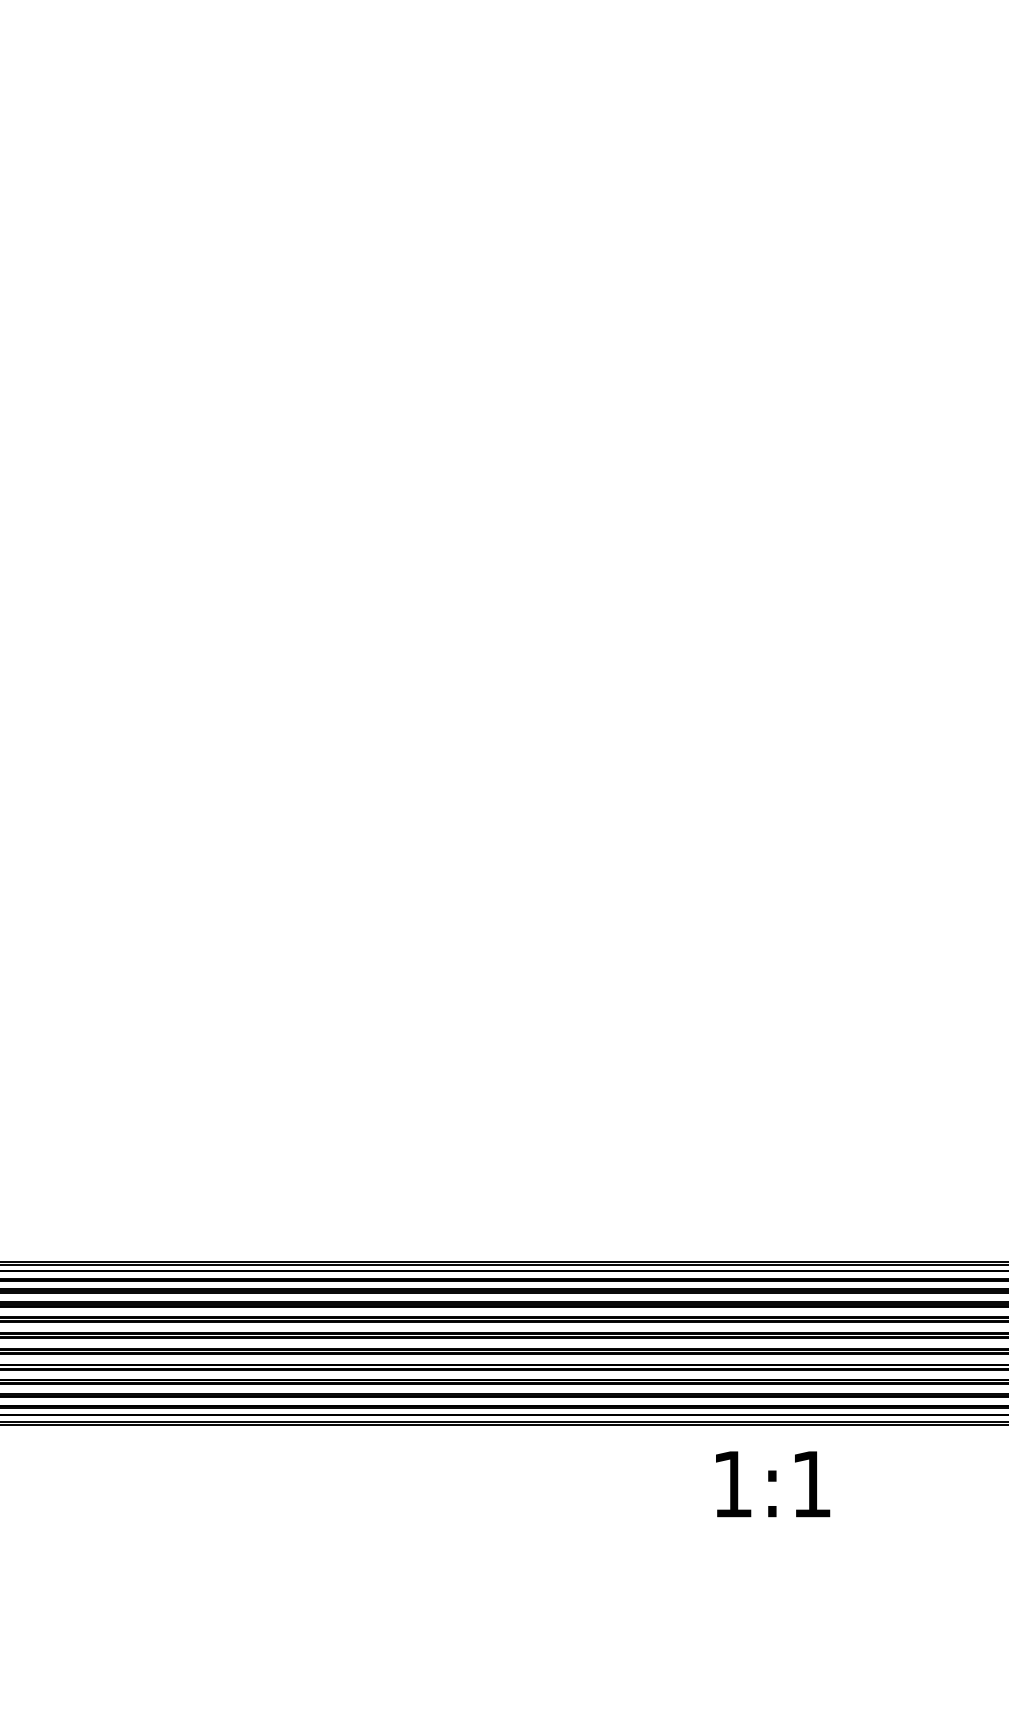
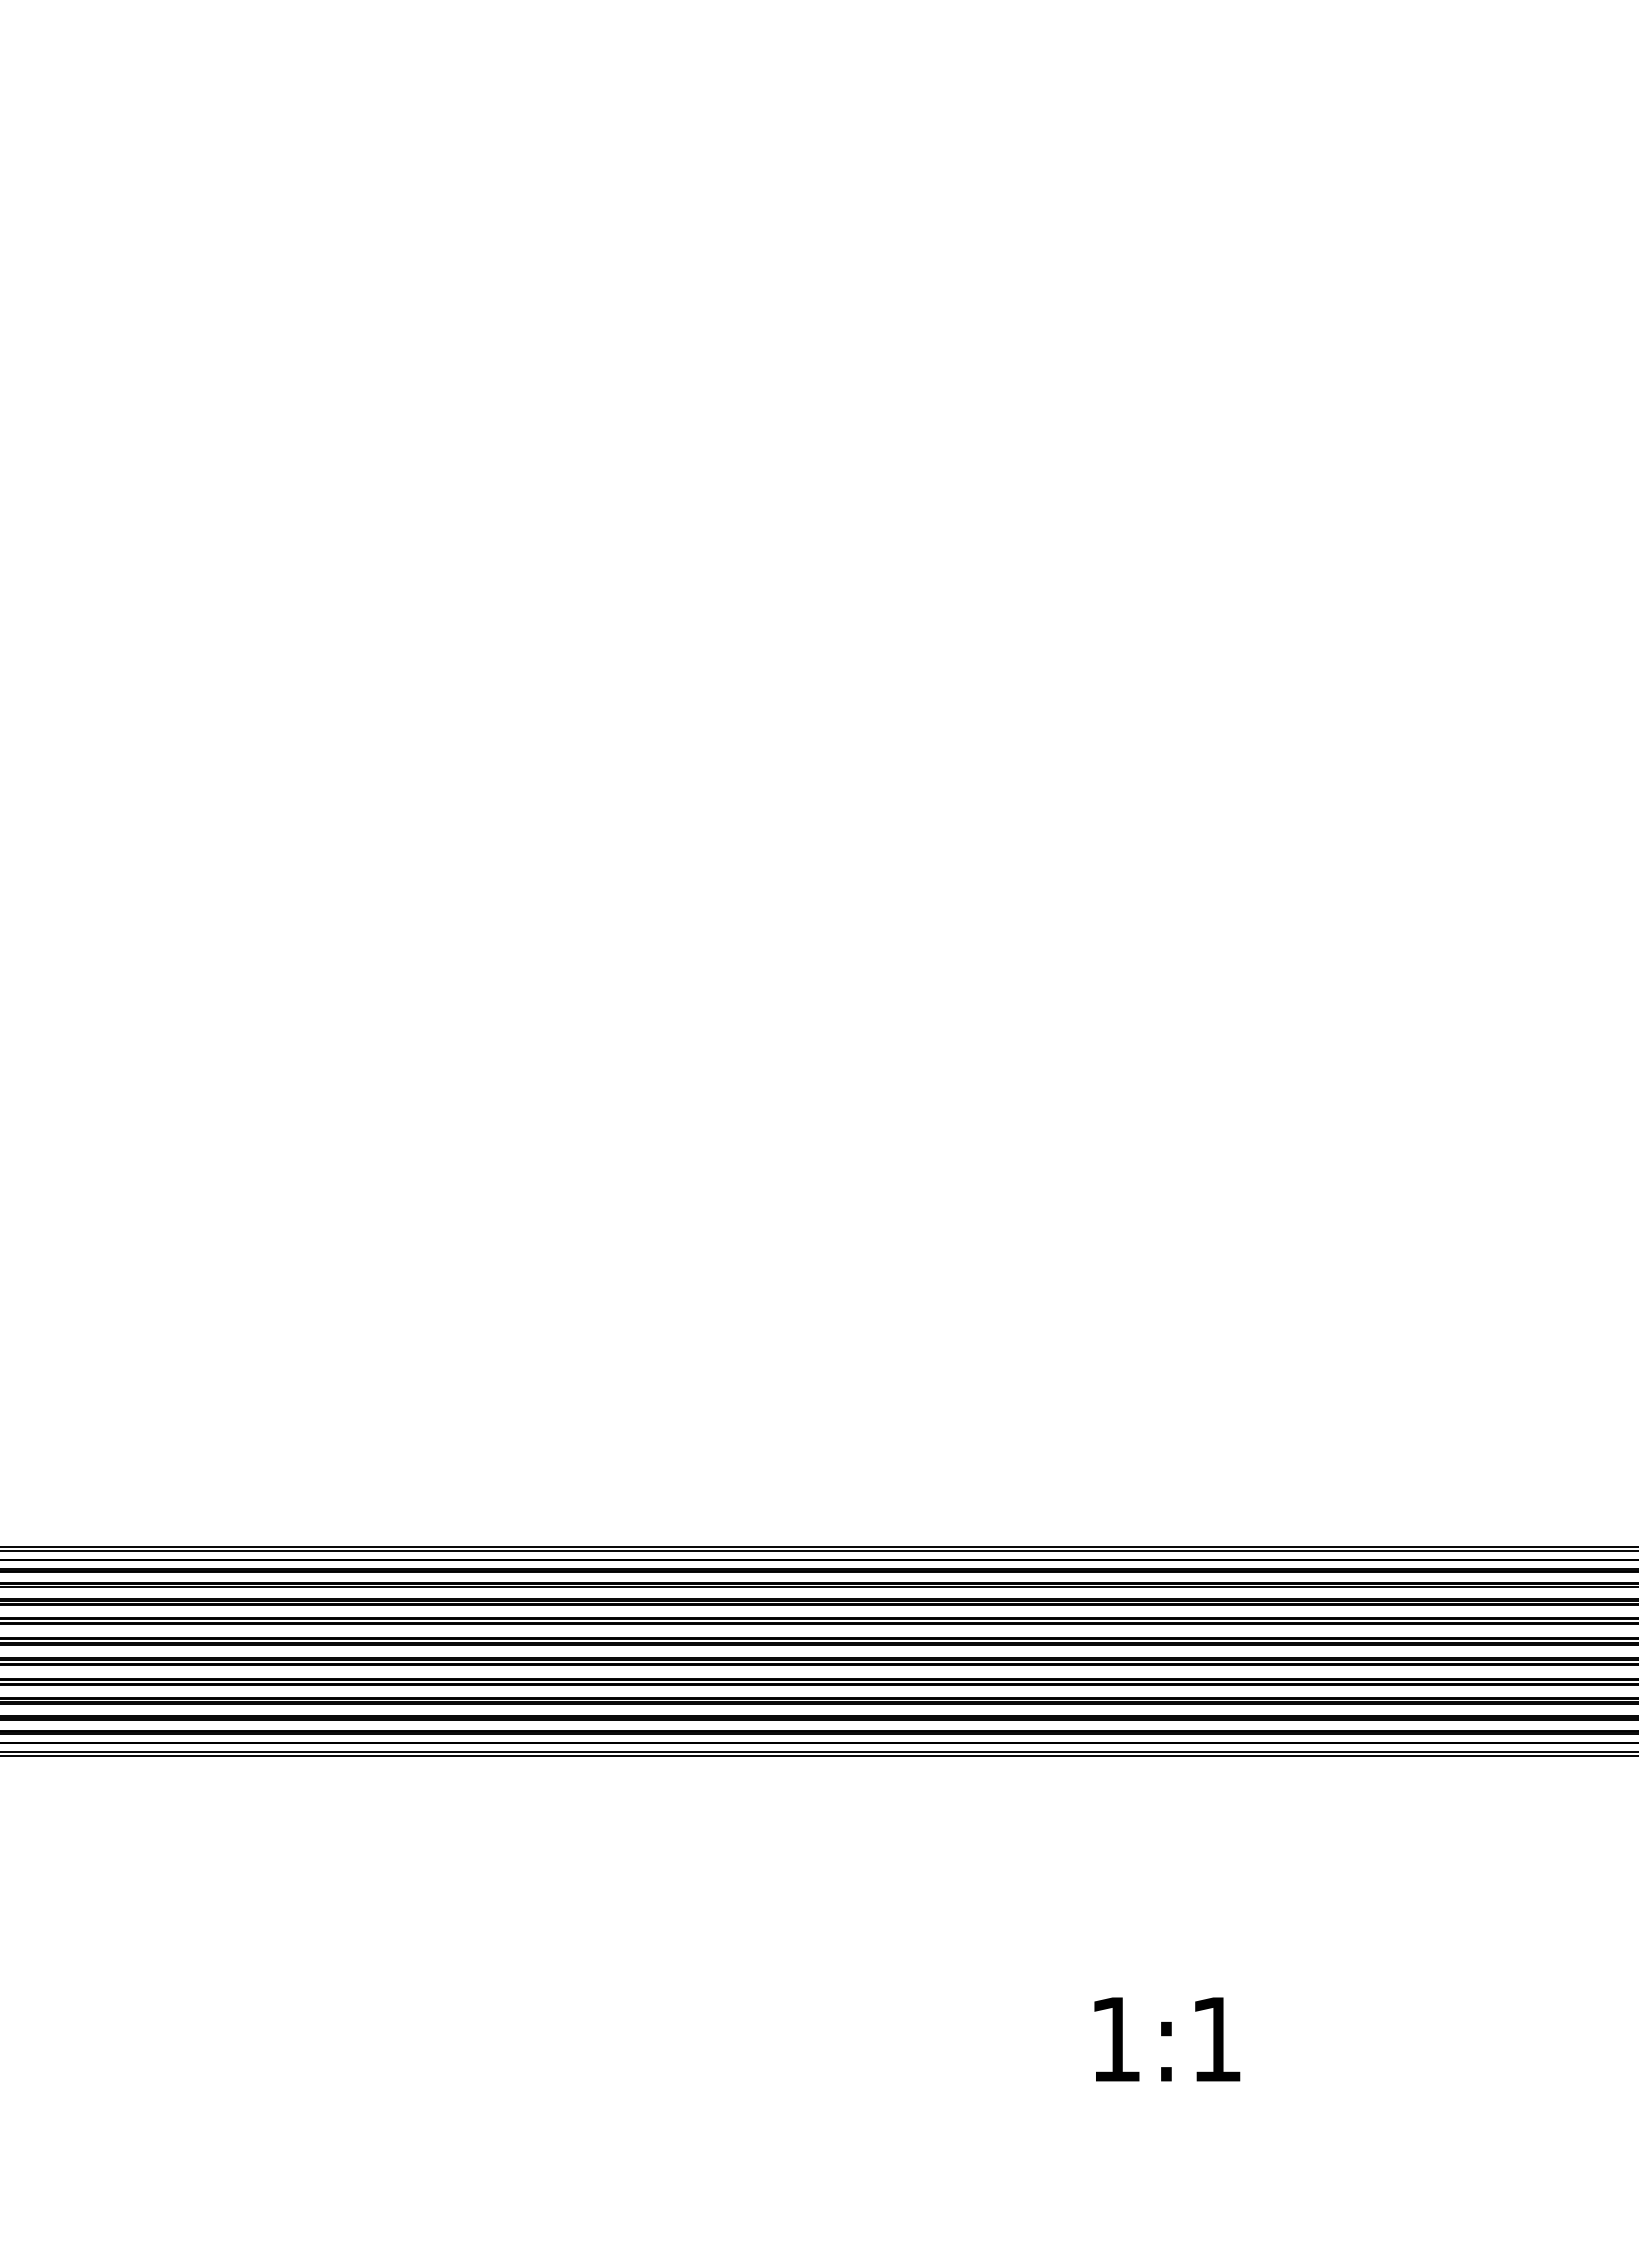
text: (773, 1484) -> (1167, 2039), moved

